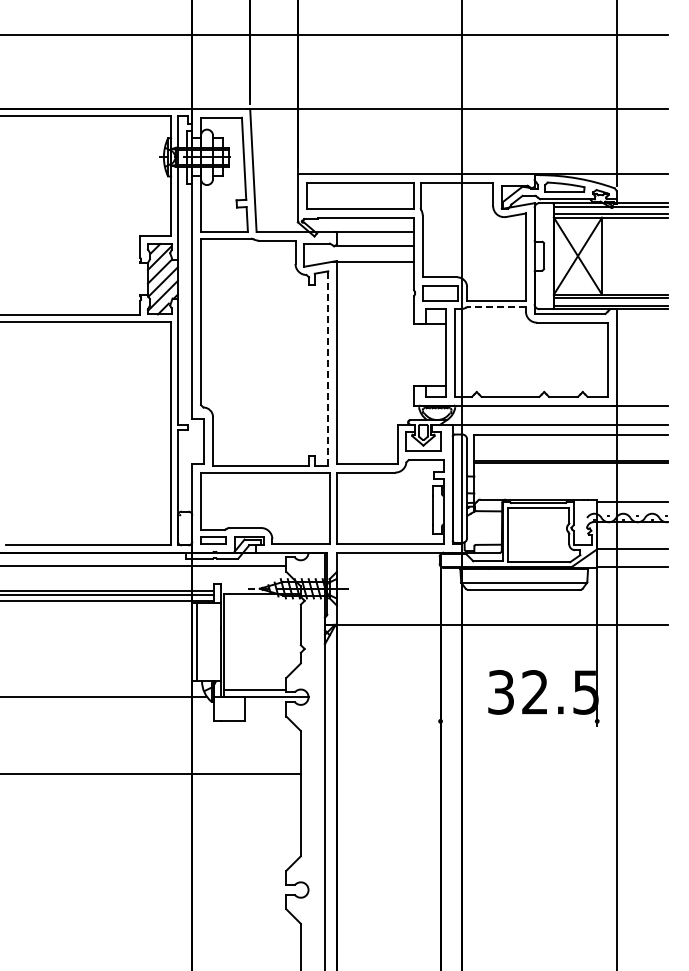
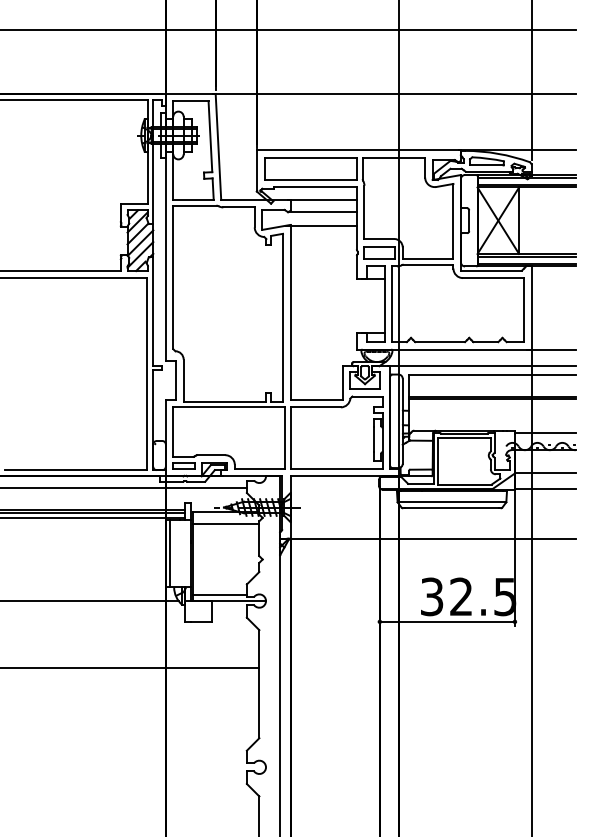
line: (496, 307) -> (428, 265), dashed -> solid
line: (328, 368) -> (283, 317), dashed -> solid
line: (261, 608) -> (225, 524), added
line: (518, 721) -> (447, 622), added

